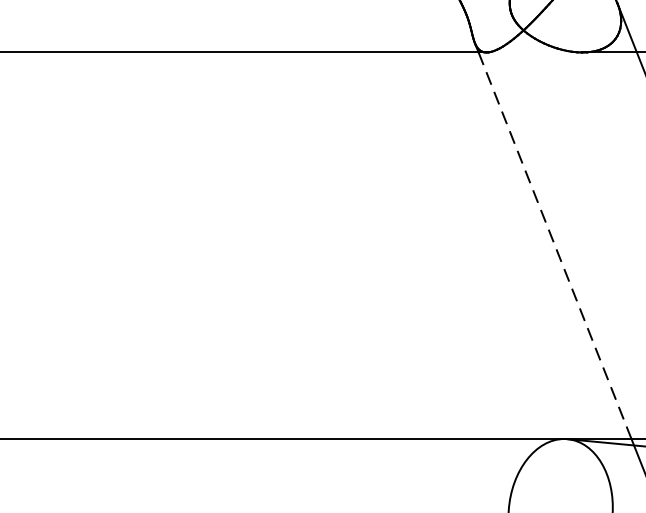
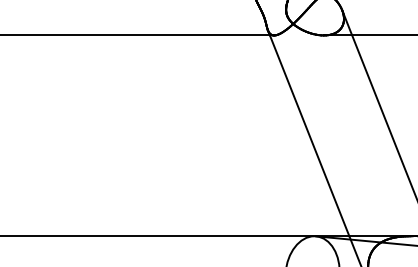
line: (554, 245) -> (309, 135), dashed -> solid

